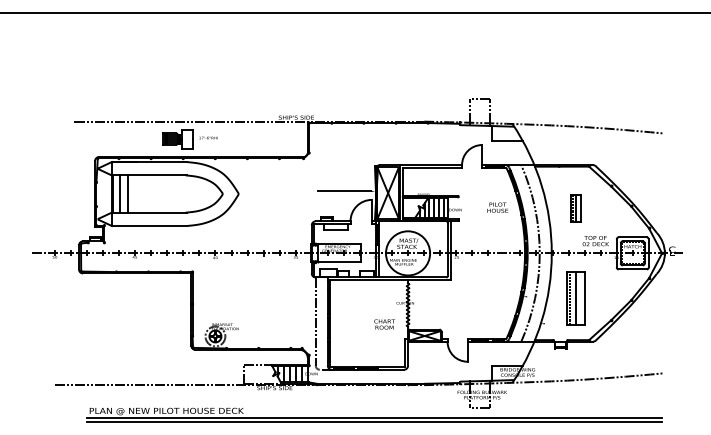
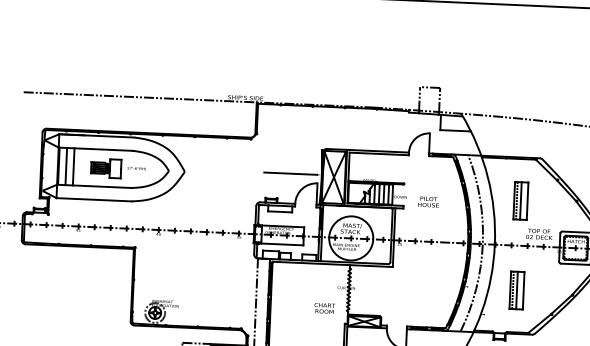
part: (189, 139) -> (117, 169), moved
text: (497, 207) -> (428, 201), moved
part: (575, 208) -> (520, 200), size x1.43
part: (575, 297) -> (516, 289), size x0.71

